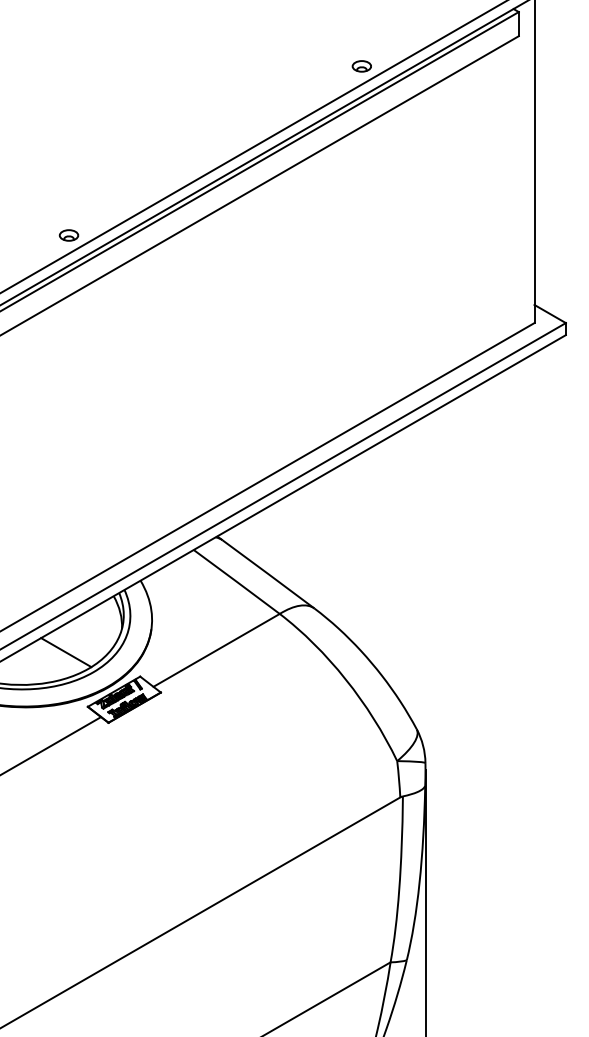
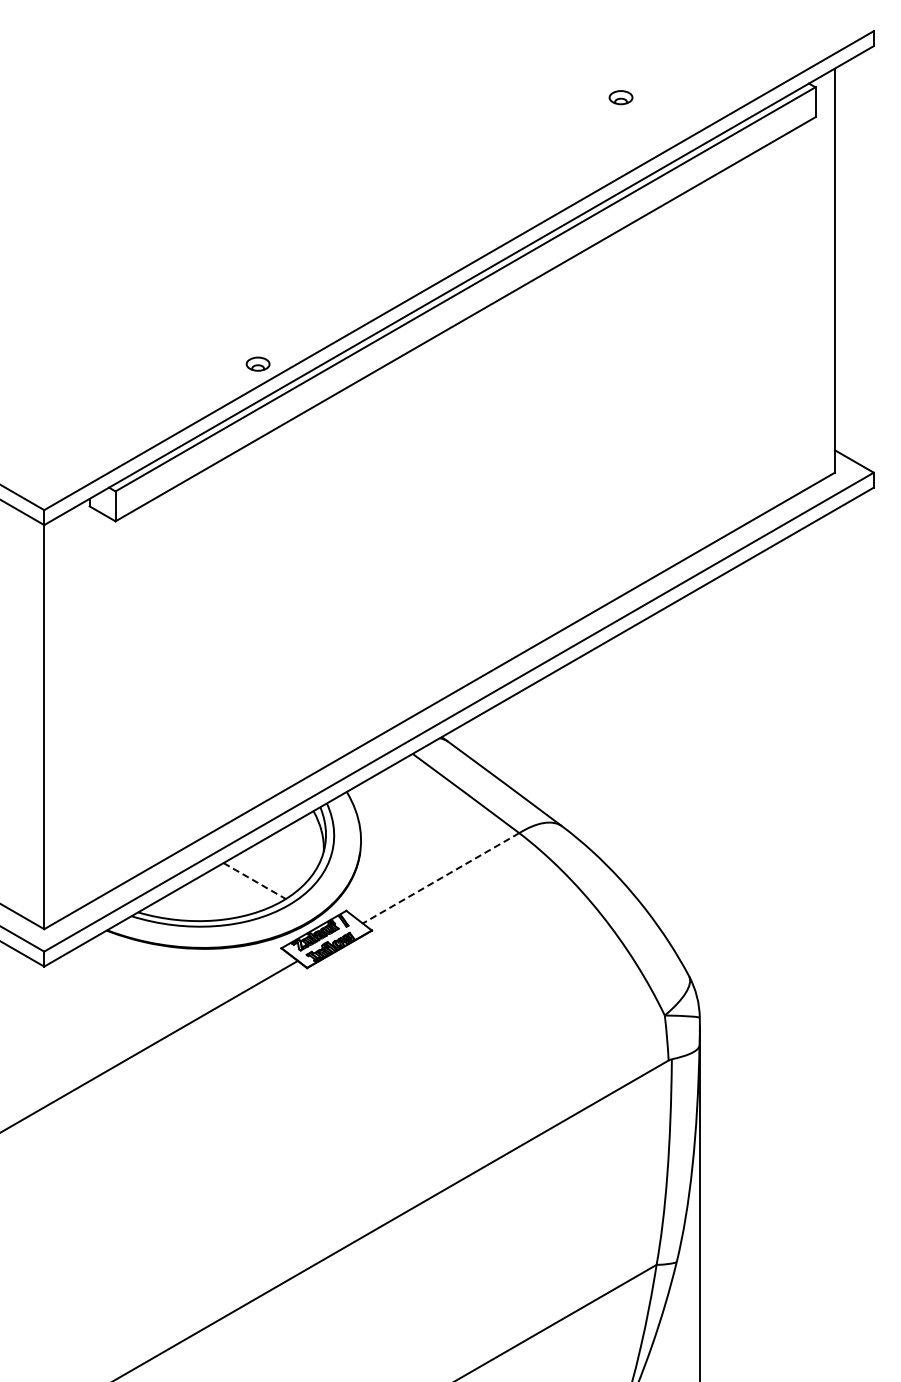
part: (361, 66) -> (620, 97), moved
line: (216, 650) -> (440, 878), solid -> dashed
line: (66, 652) -> (254, 881), solid -> dashed

